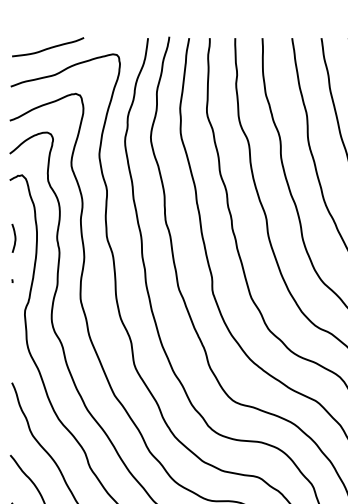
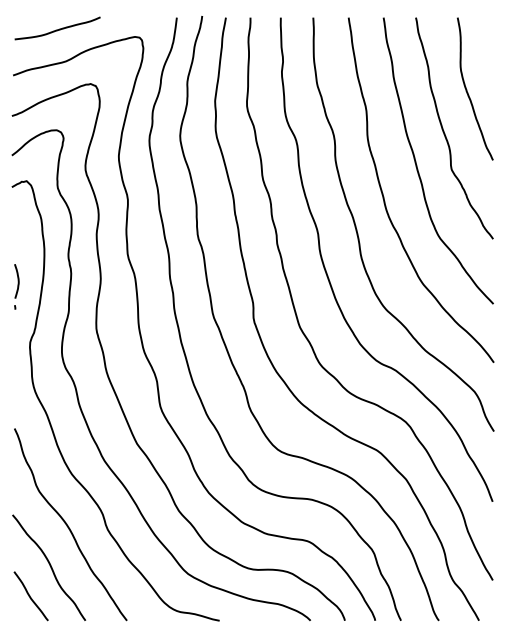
curve: (14, 238) -> (17, 281), moved

